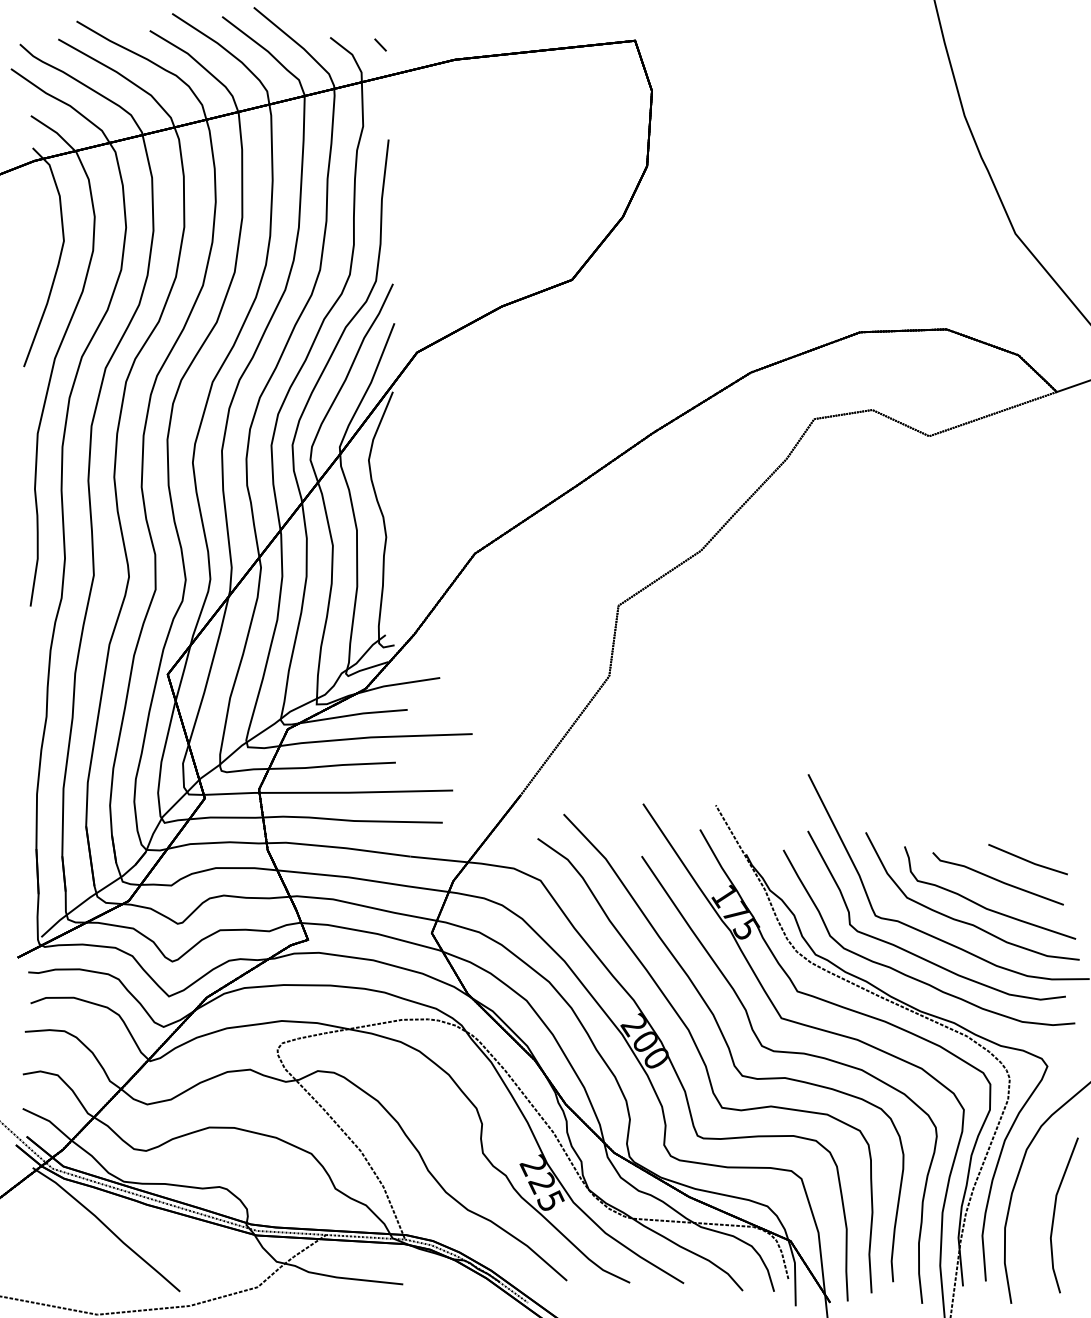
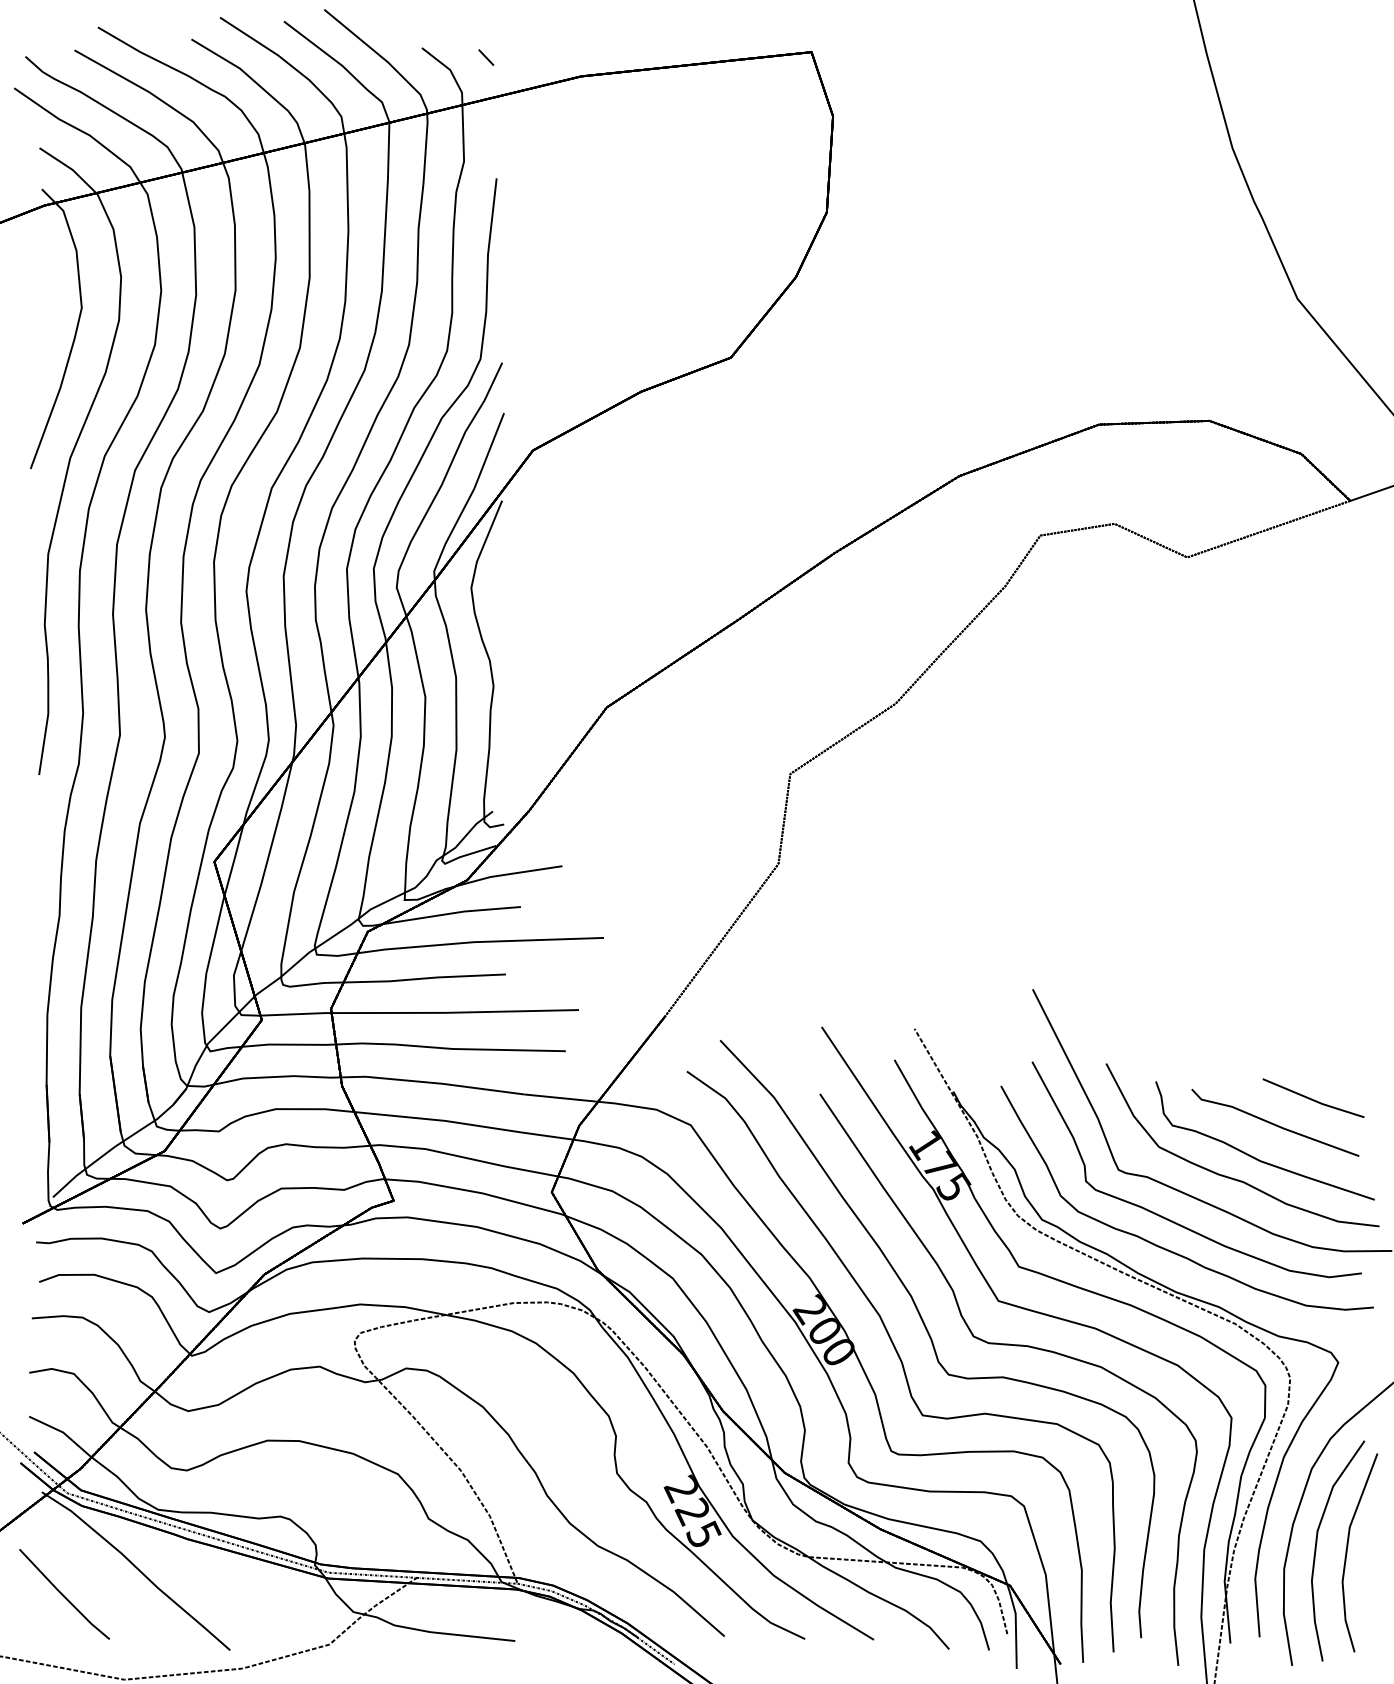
curve: (1030, 1213) -> (1316, 1550), added
line: (49, 1247) -> (63, 1593), added

